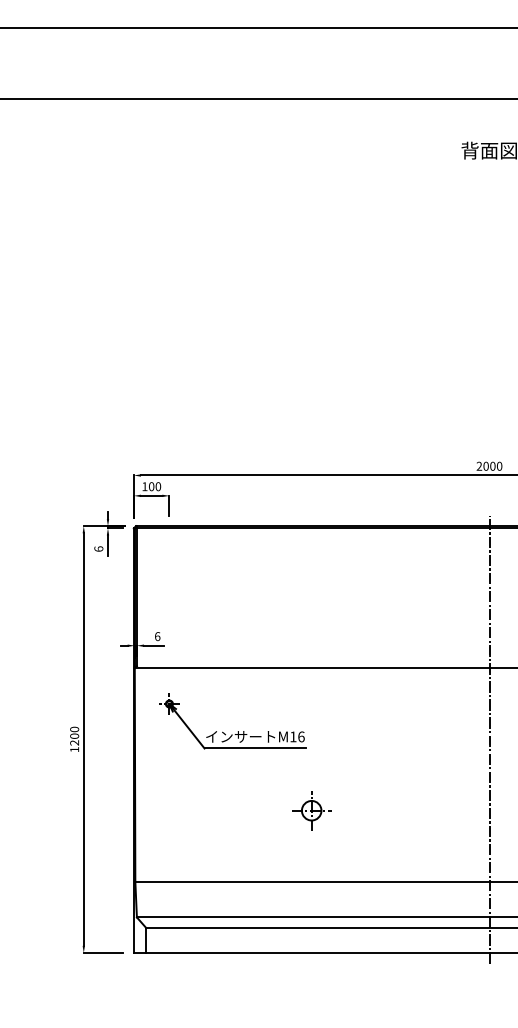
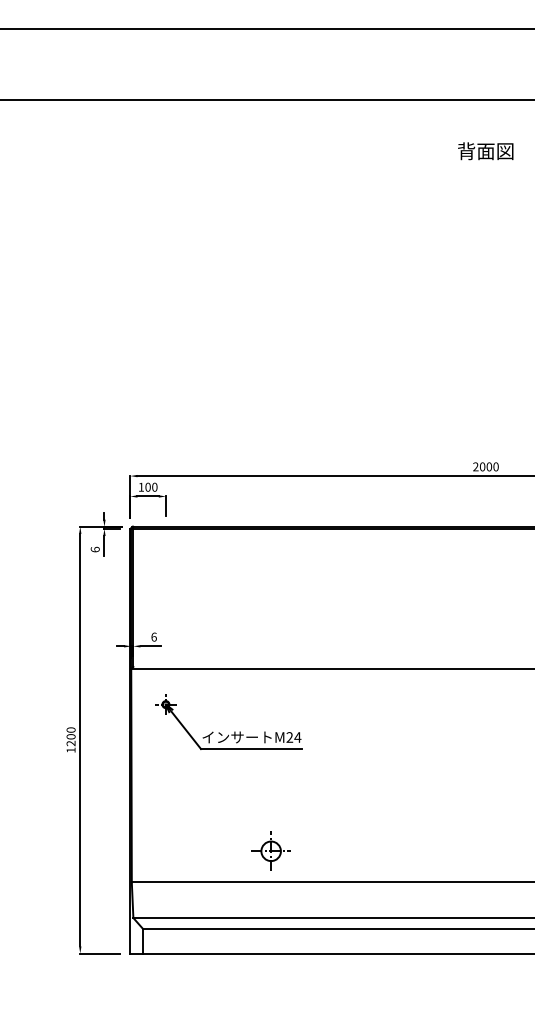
text: (297, 736) -> (293, 737), M16 -> M24
line: (490, 739) -> (486, 740), removed
part: (311, 809) -> (270, 850), moved

